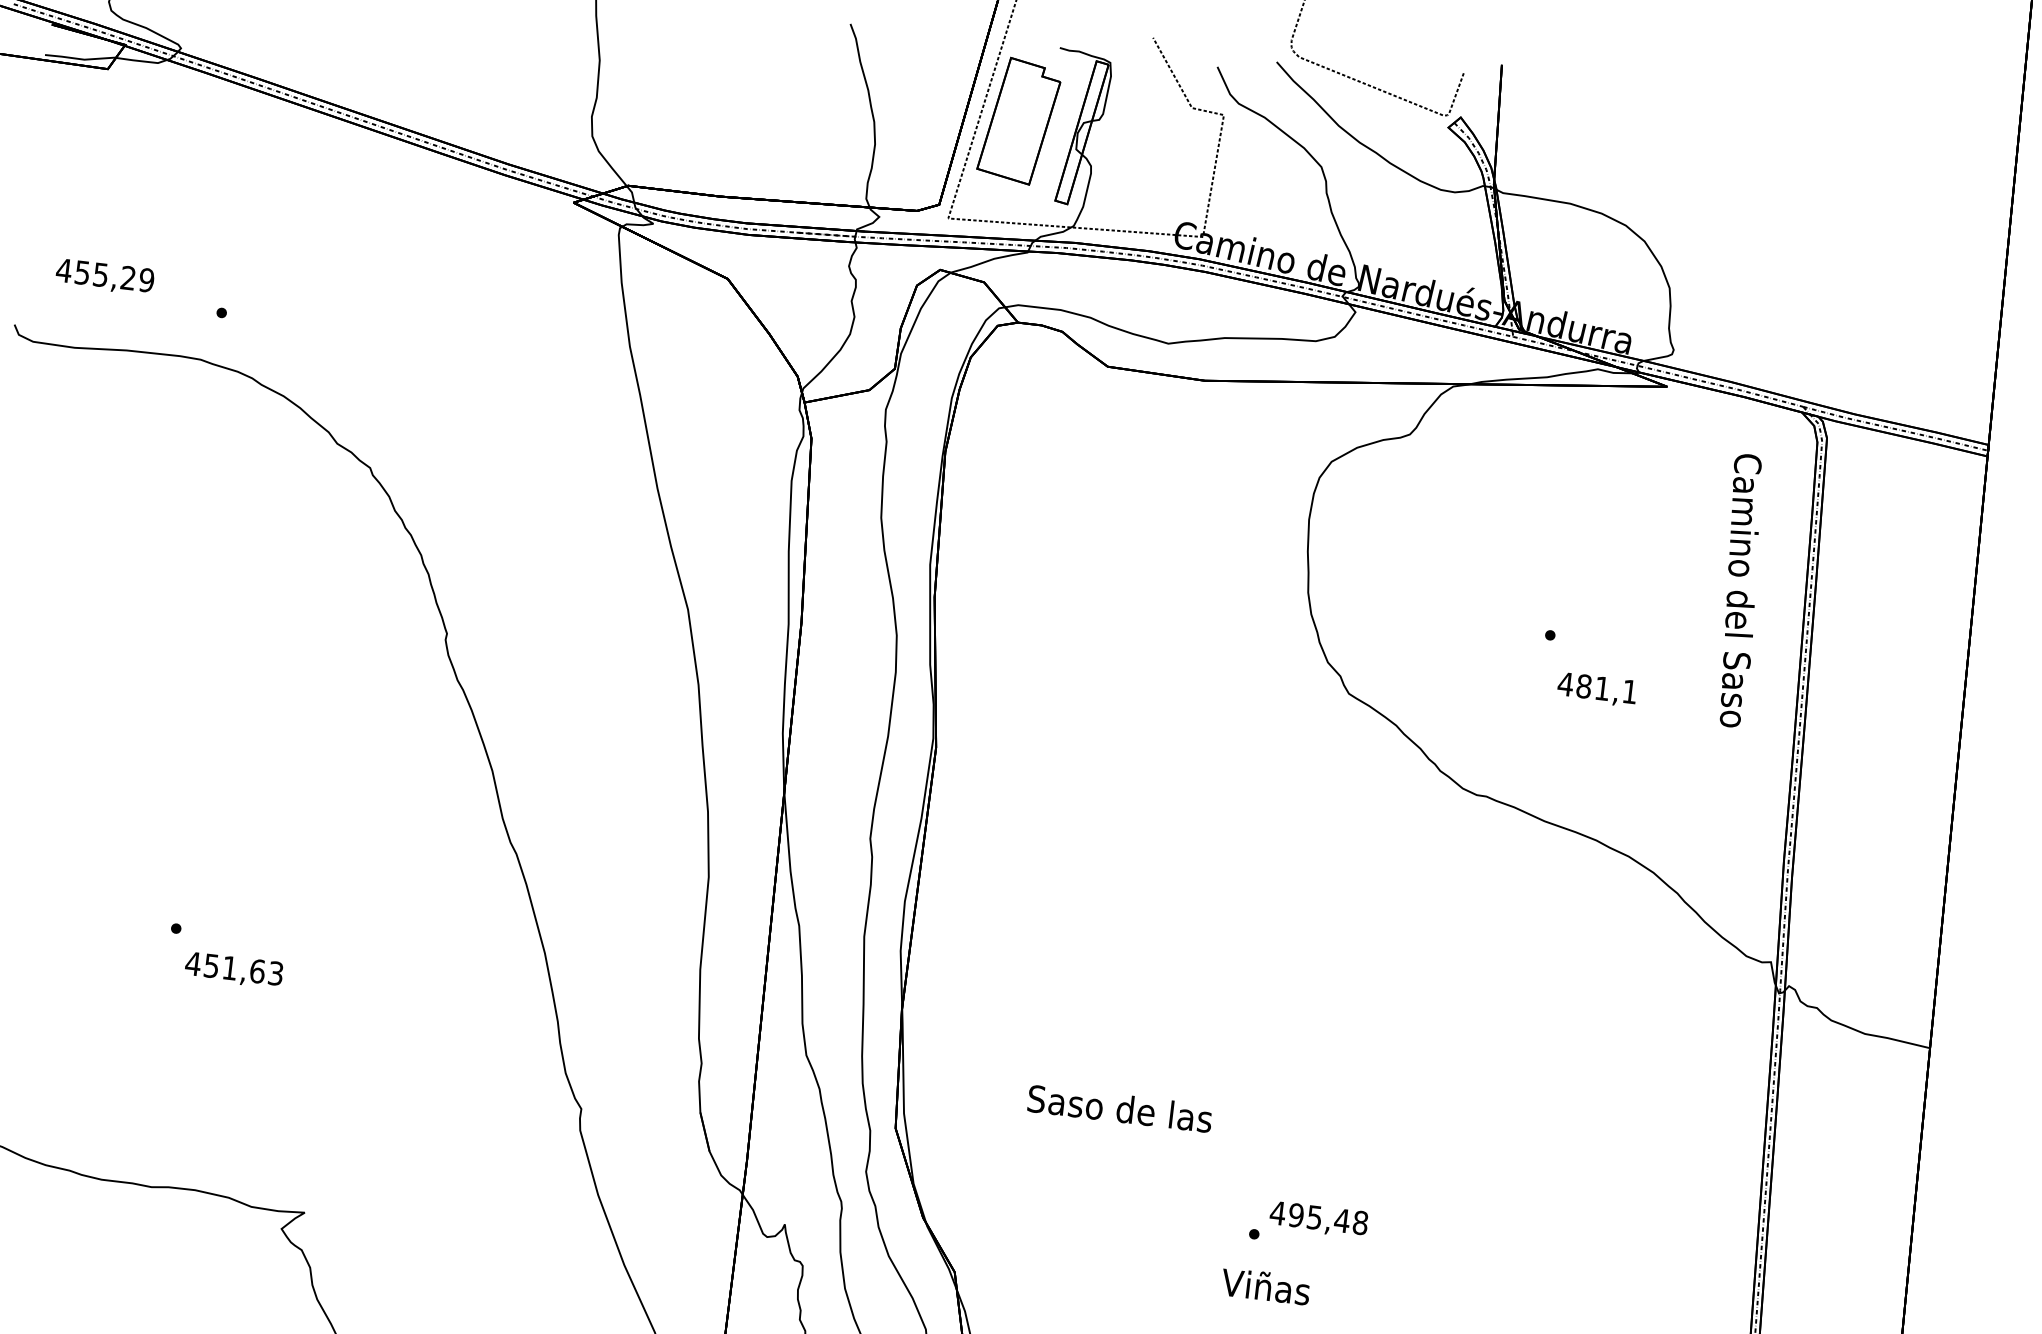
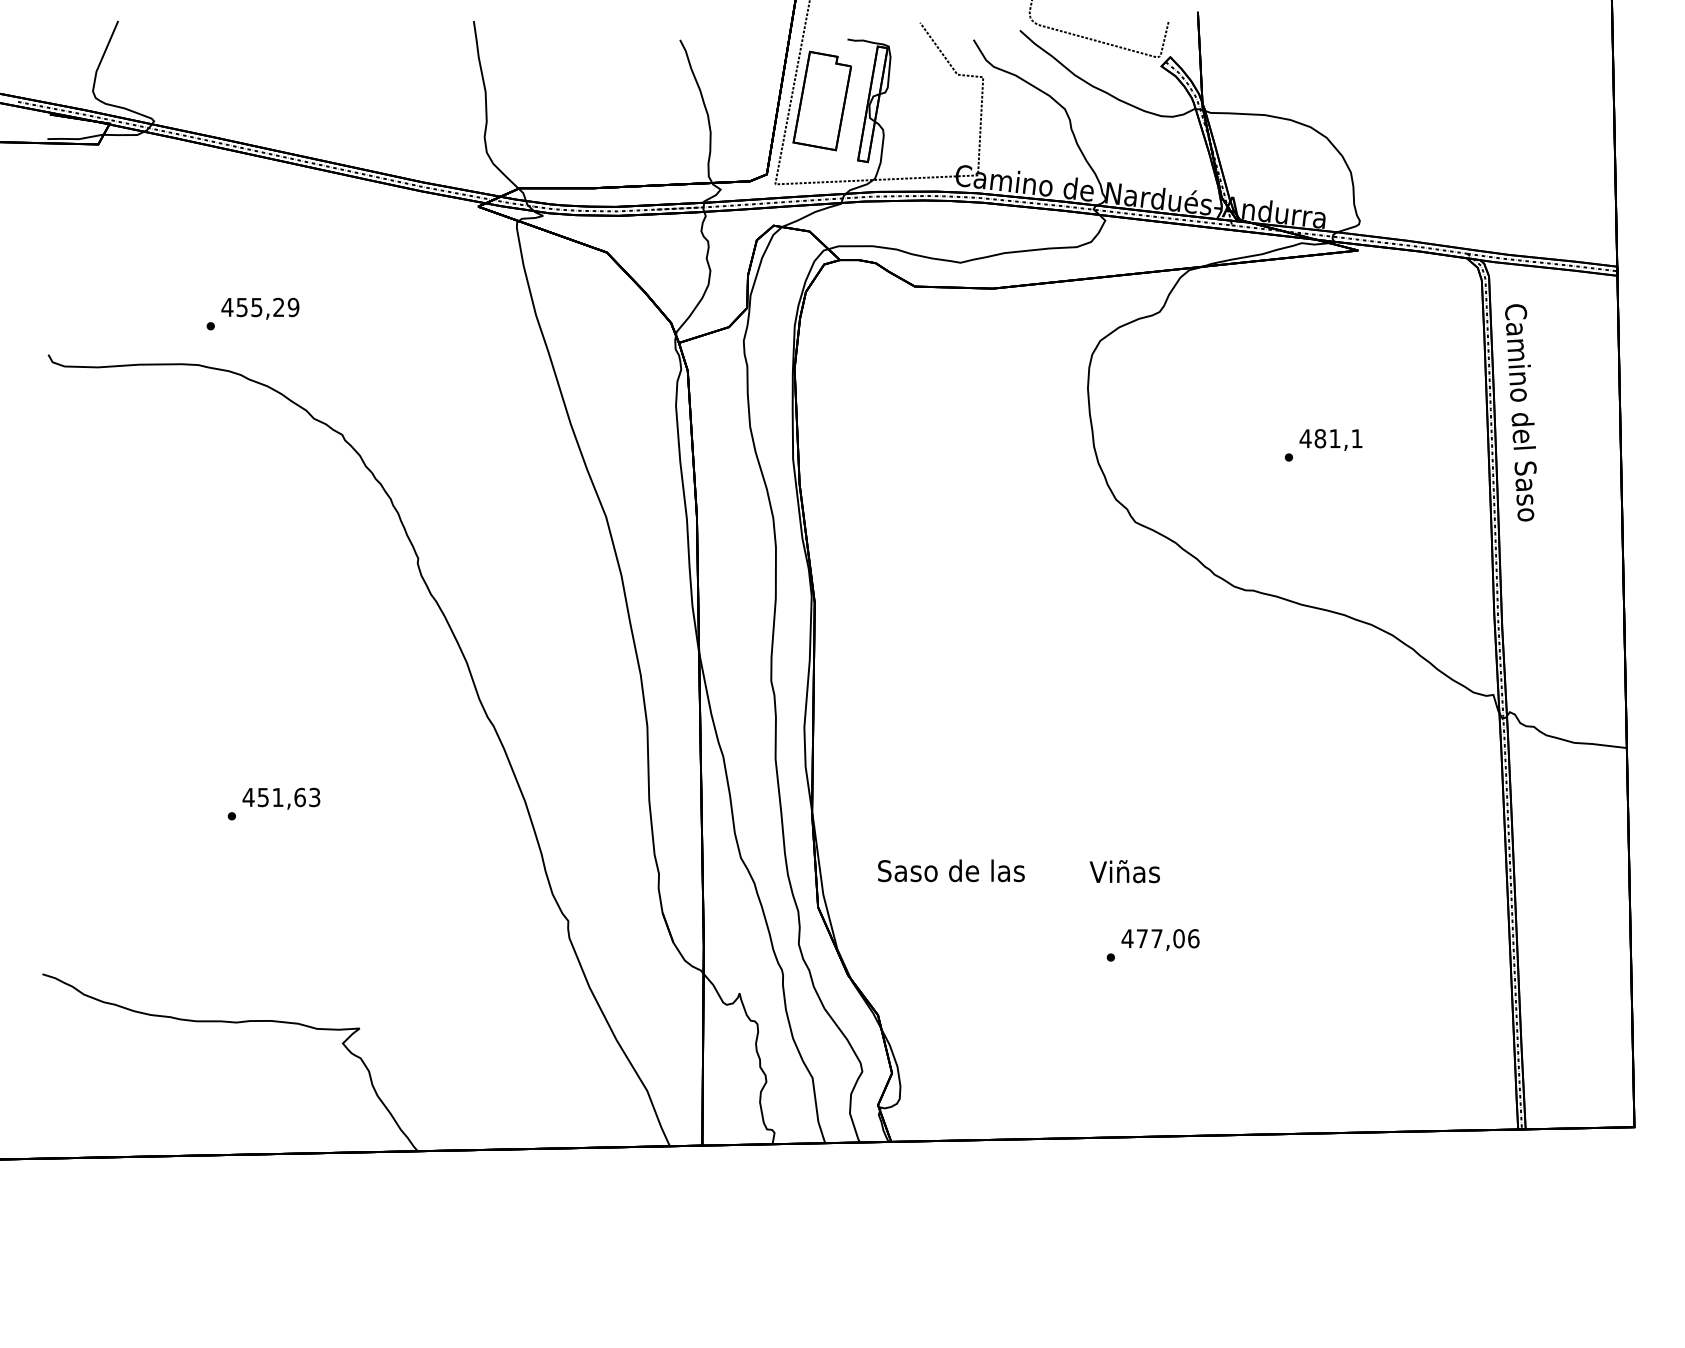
text: (105, 276) -> (260, 308), moved
text: (1738, 590) -> (1520, 412), moved
text: (1596, 688) -> (1330, 439), moved
text: (234, 969) -> (281, 798), moved
text: (1120, 1108) -> (951, 870), moved
text: (1327, 1218) -> (1167, 938), 495,48 -> 477,06
text: (1265, 1286) -> (1124, 871), moved

